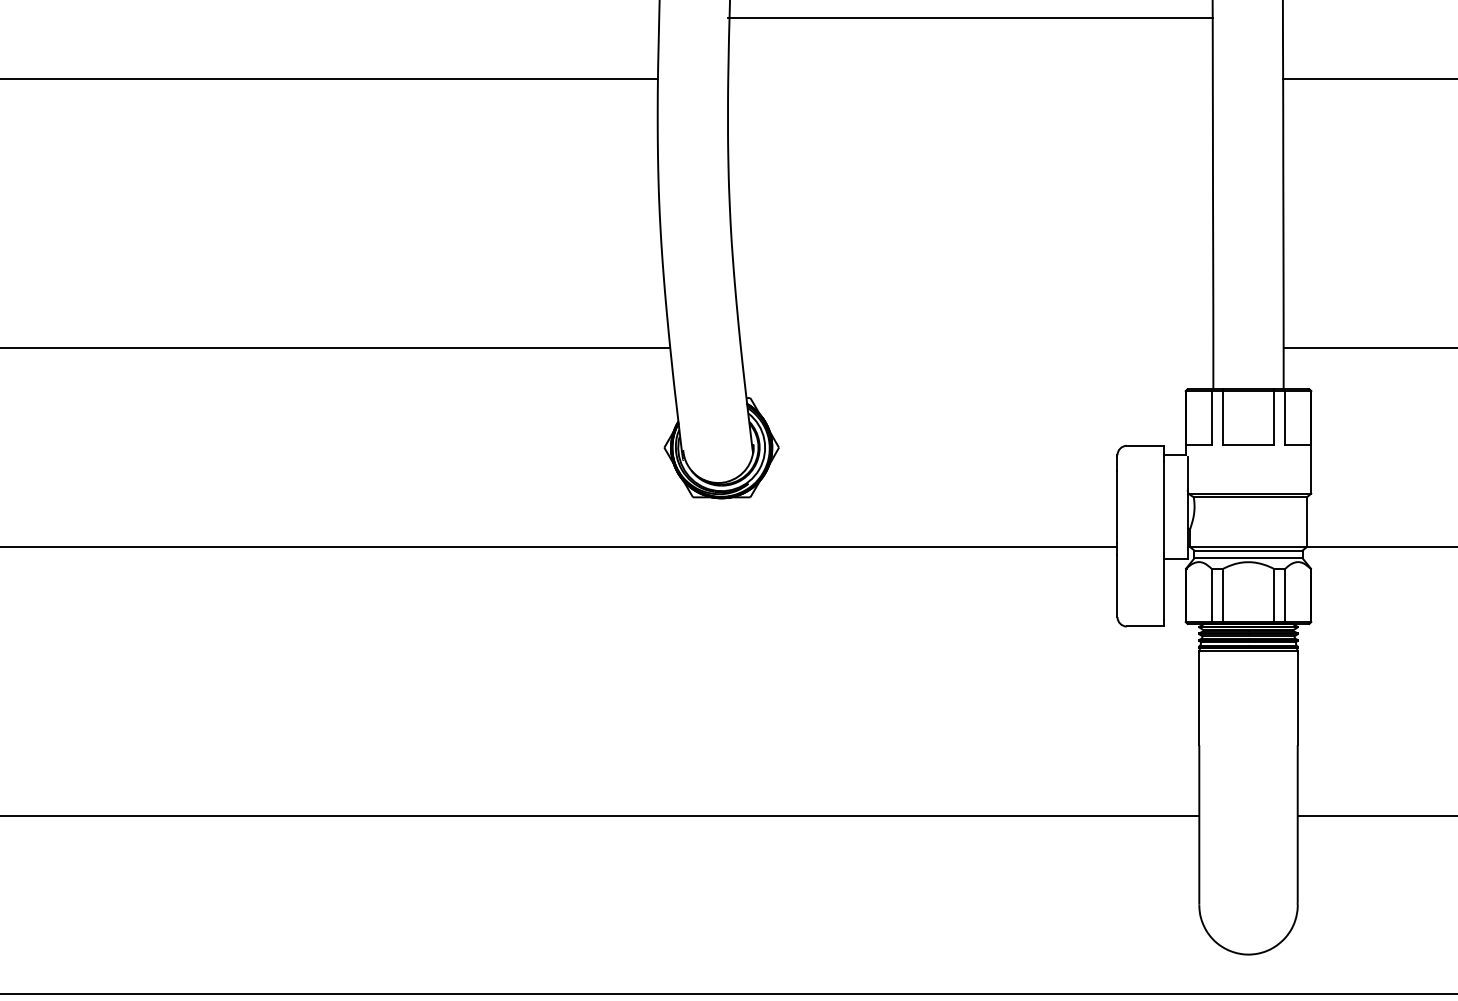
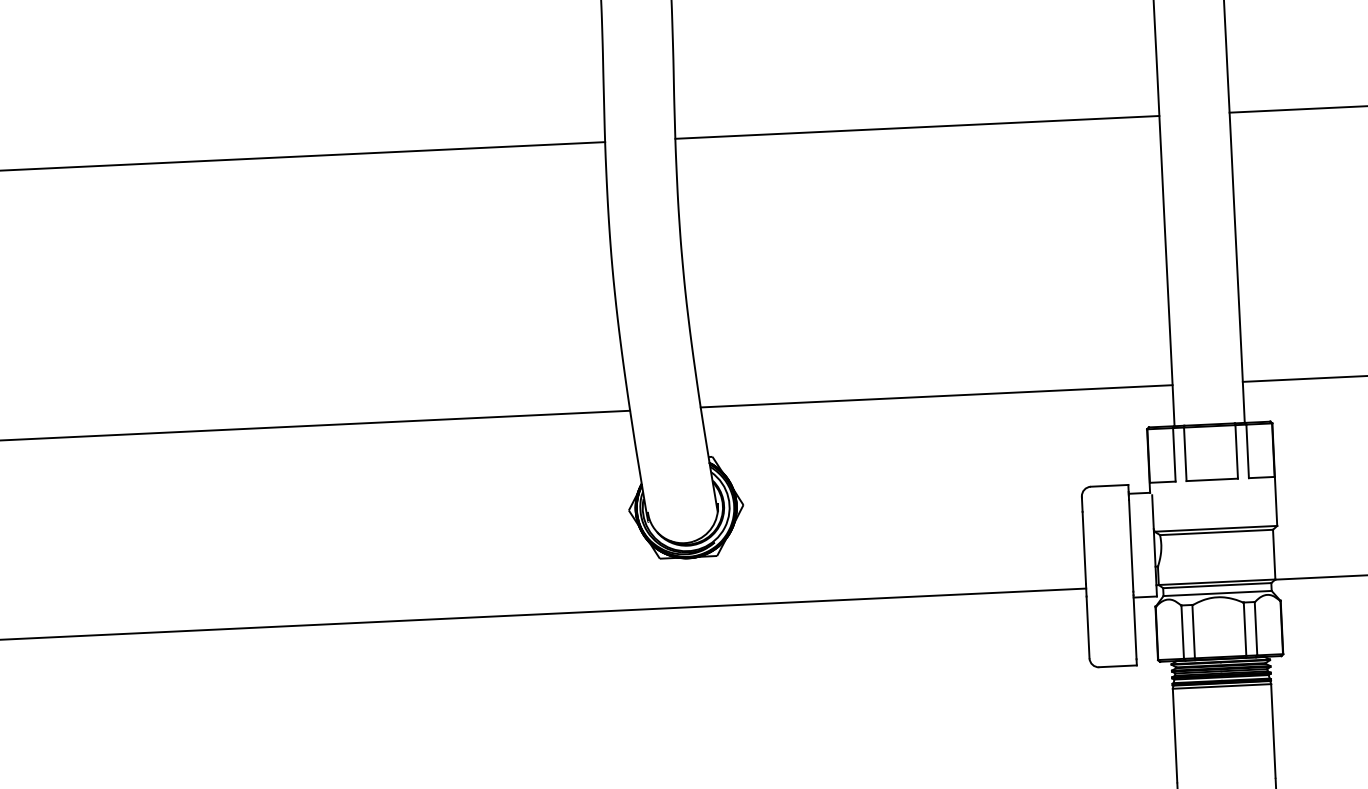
line: (970, 17) -> (917, 127), moved
line: (976, 348) -> (936, 396), added

